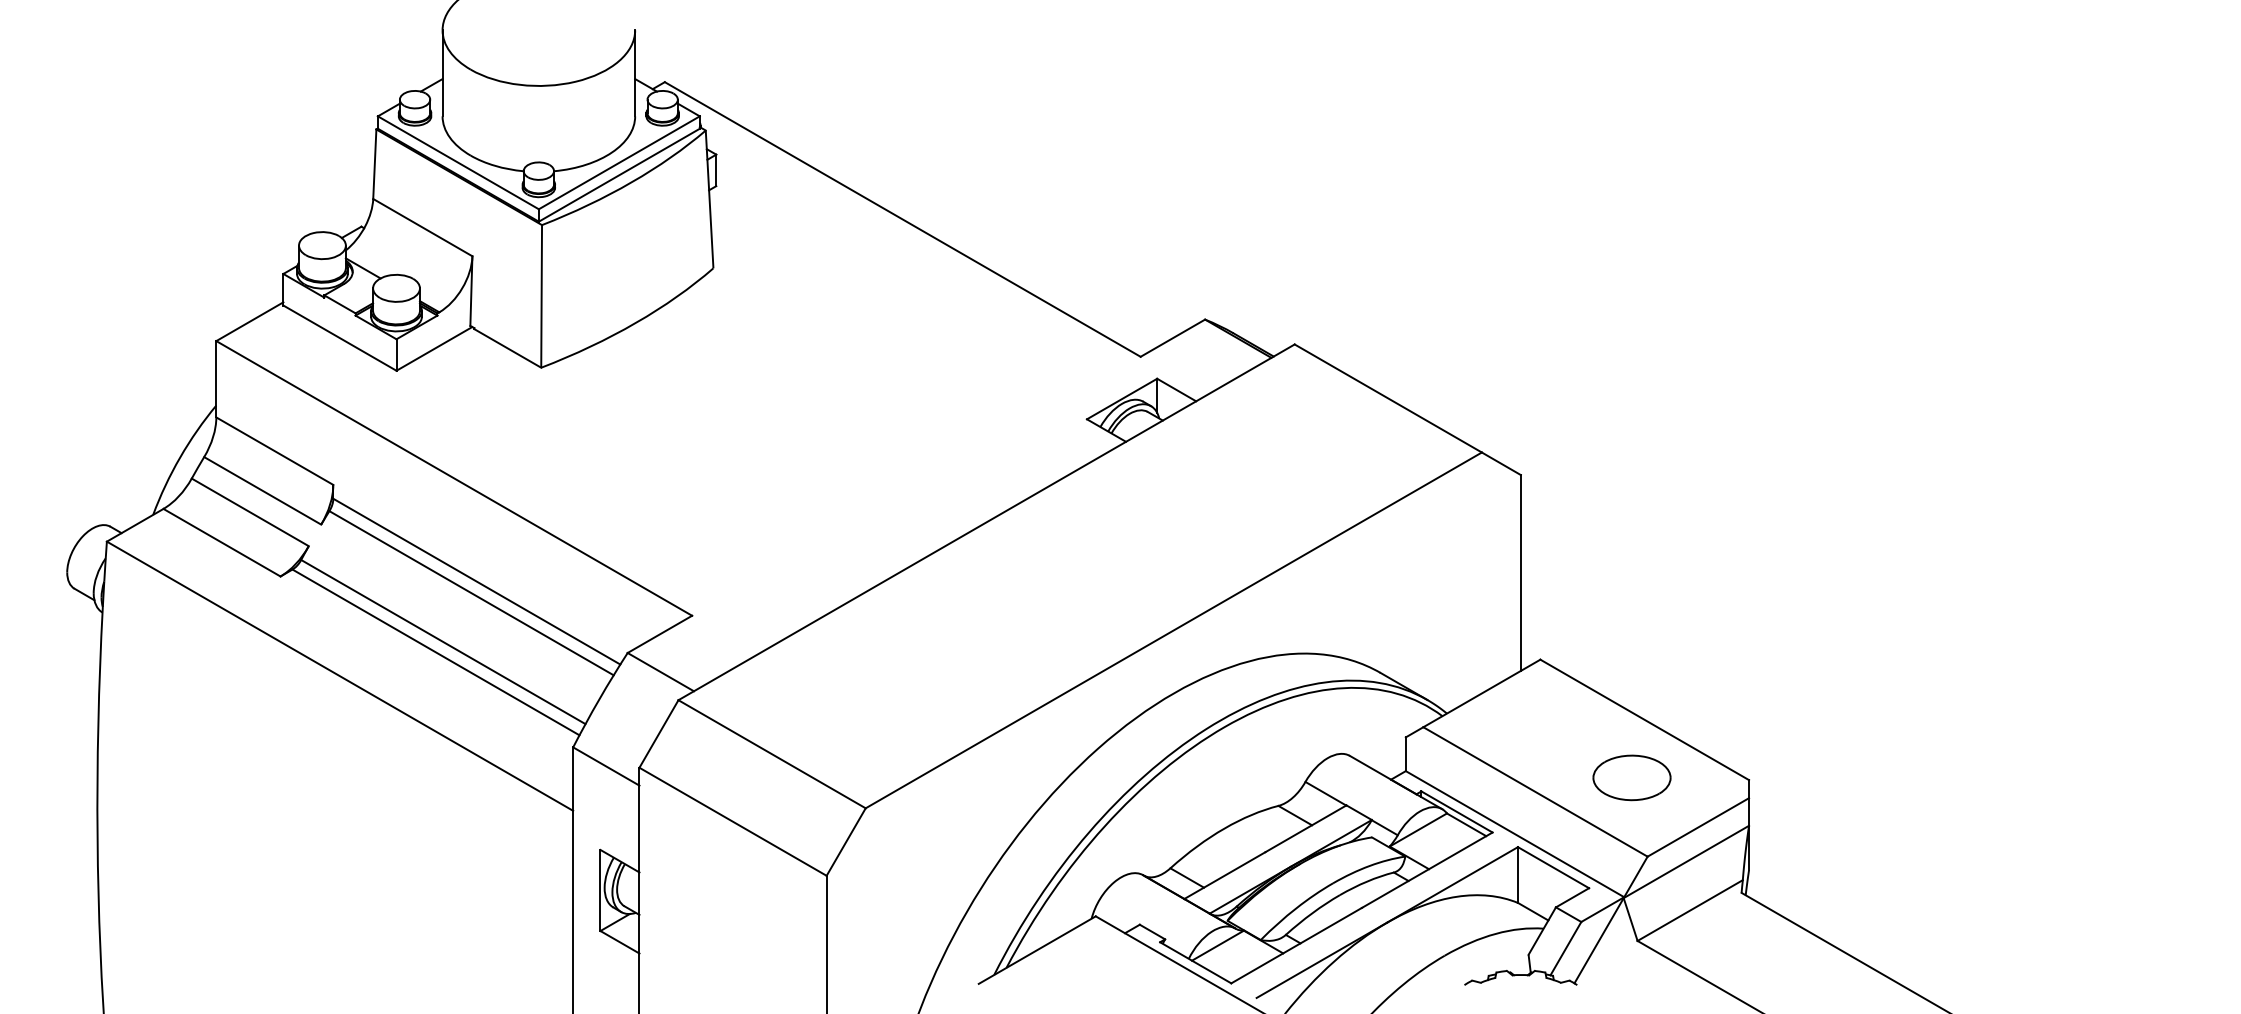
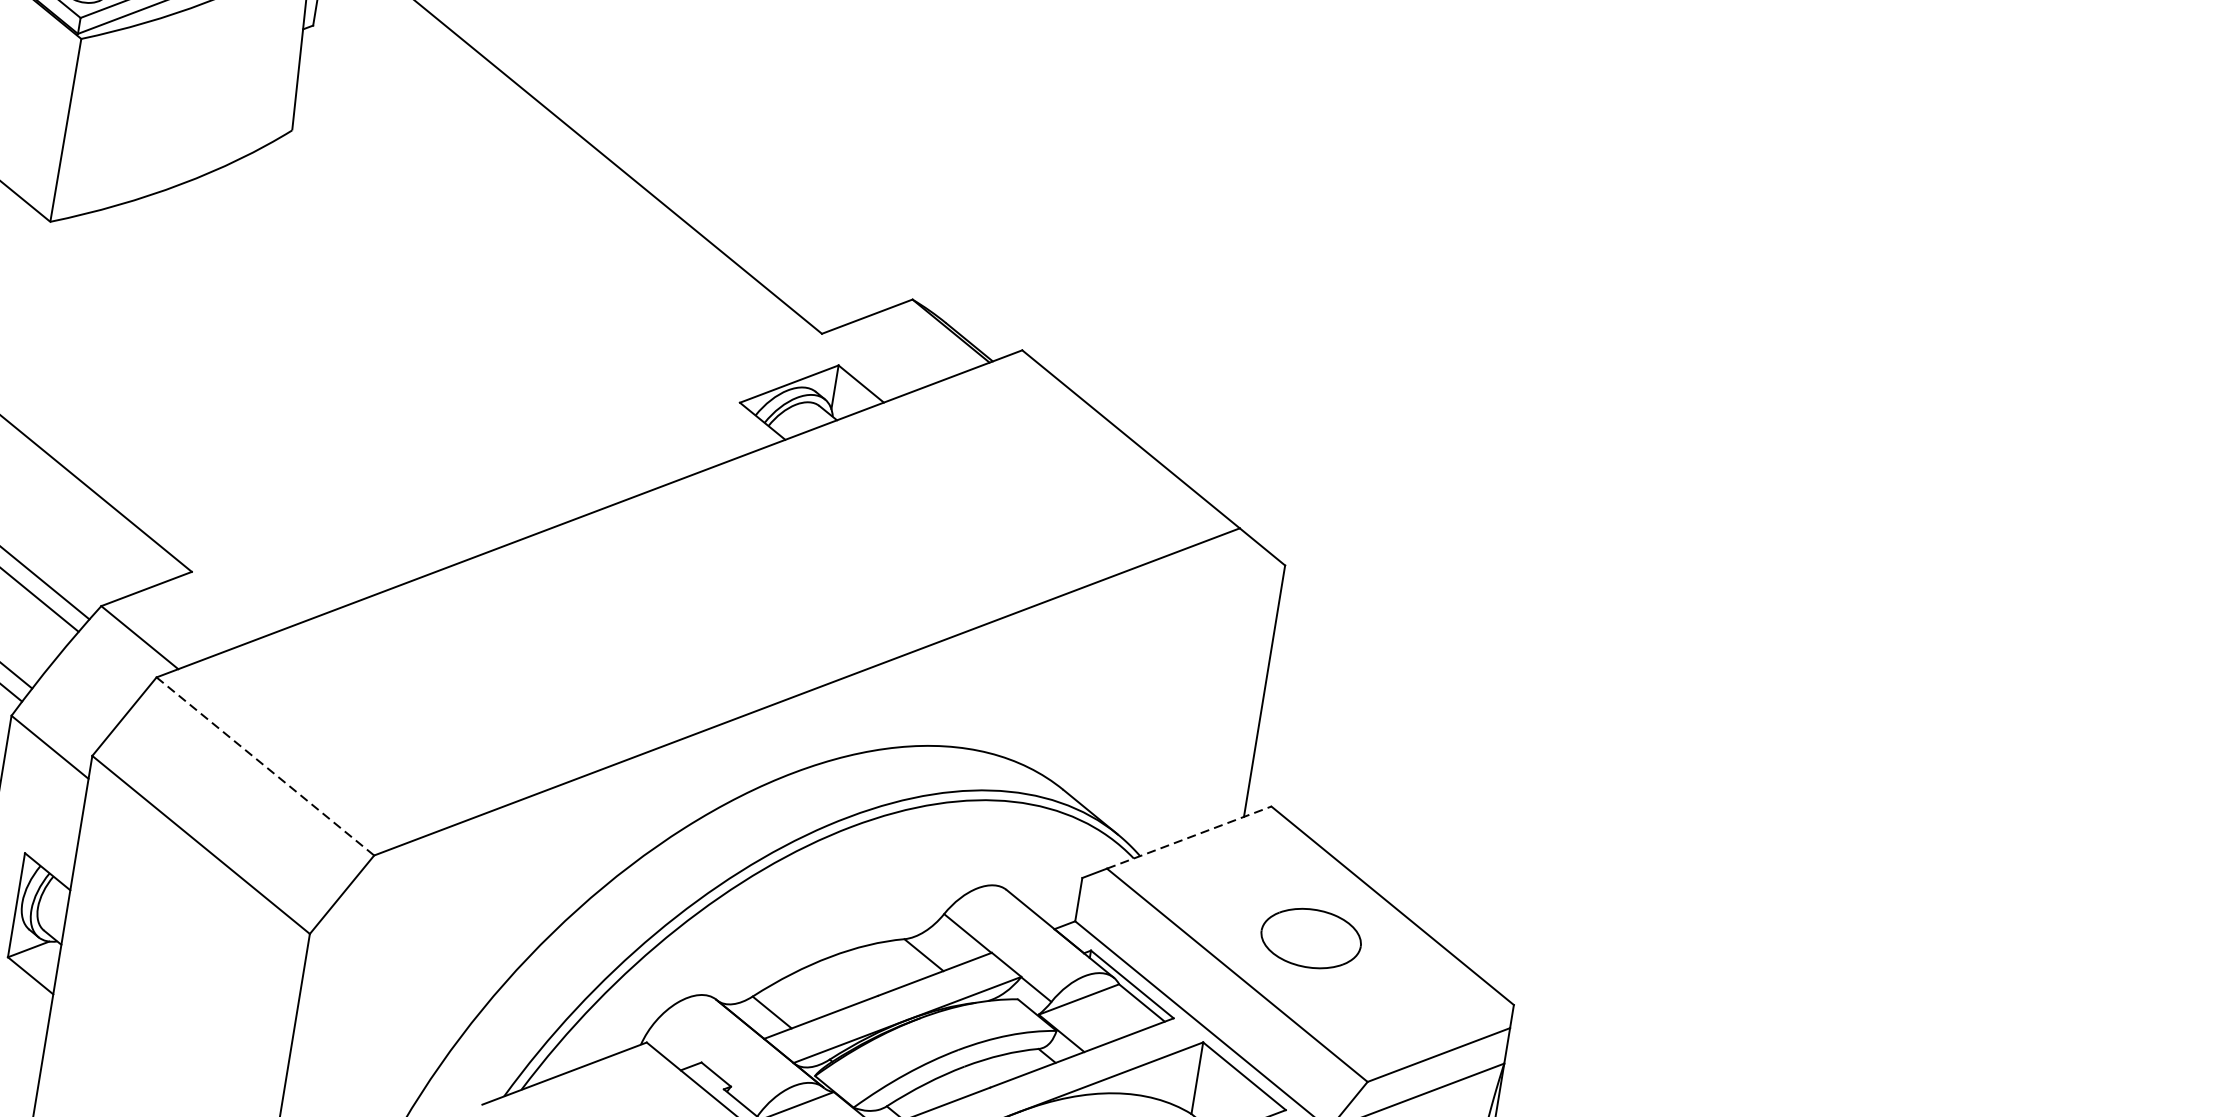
line: (1481, 693) -> (1188, 837), solid -> dashed
line: (772, 754) -> (265, 766), solid -> dashed
part: (1631, 777) -> (1310, 937), moved

